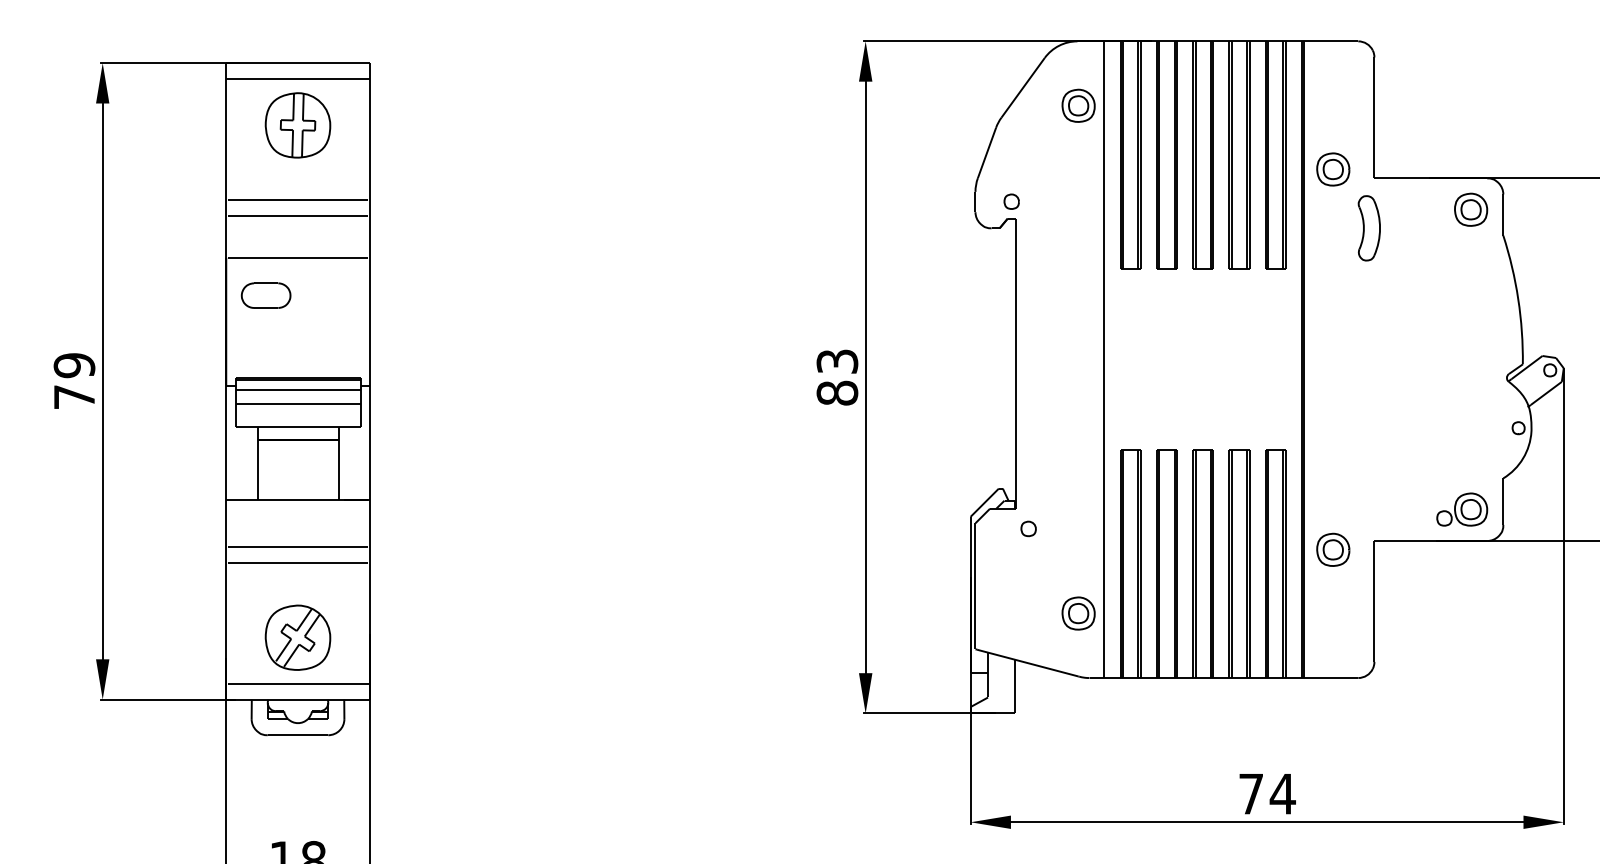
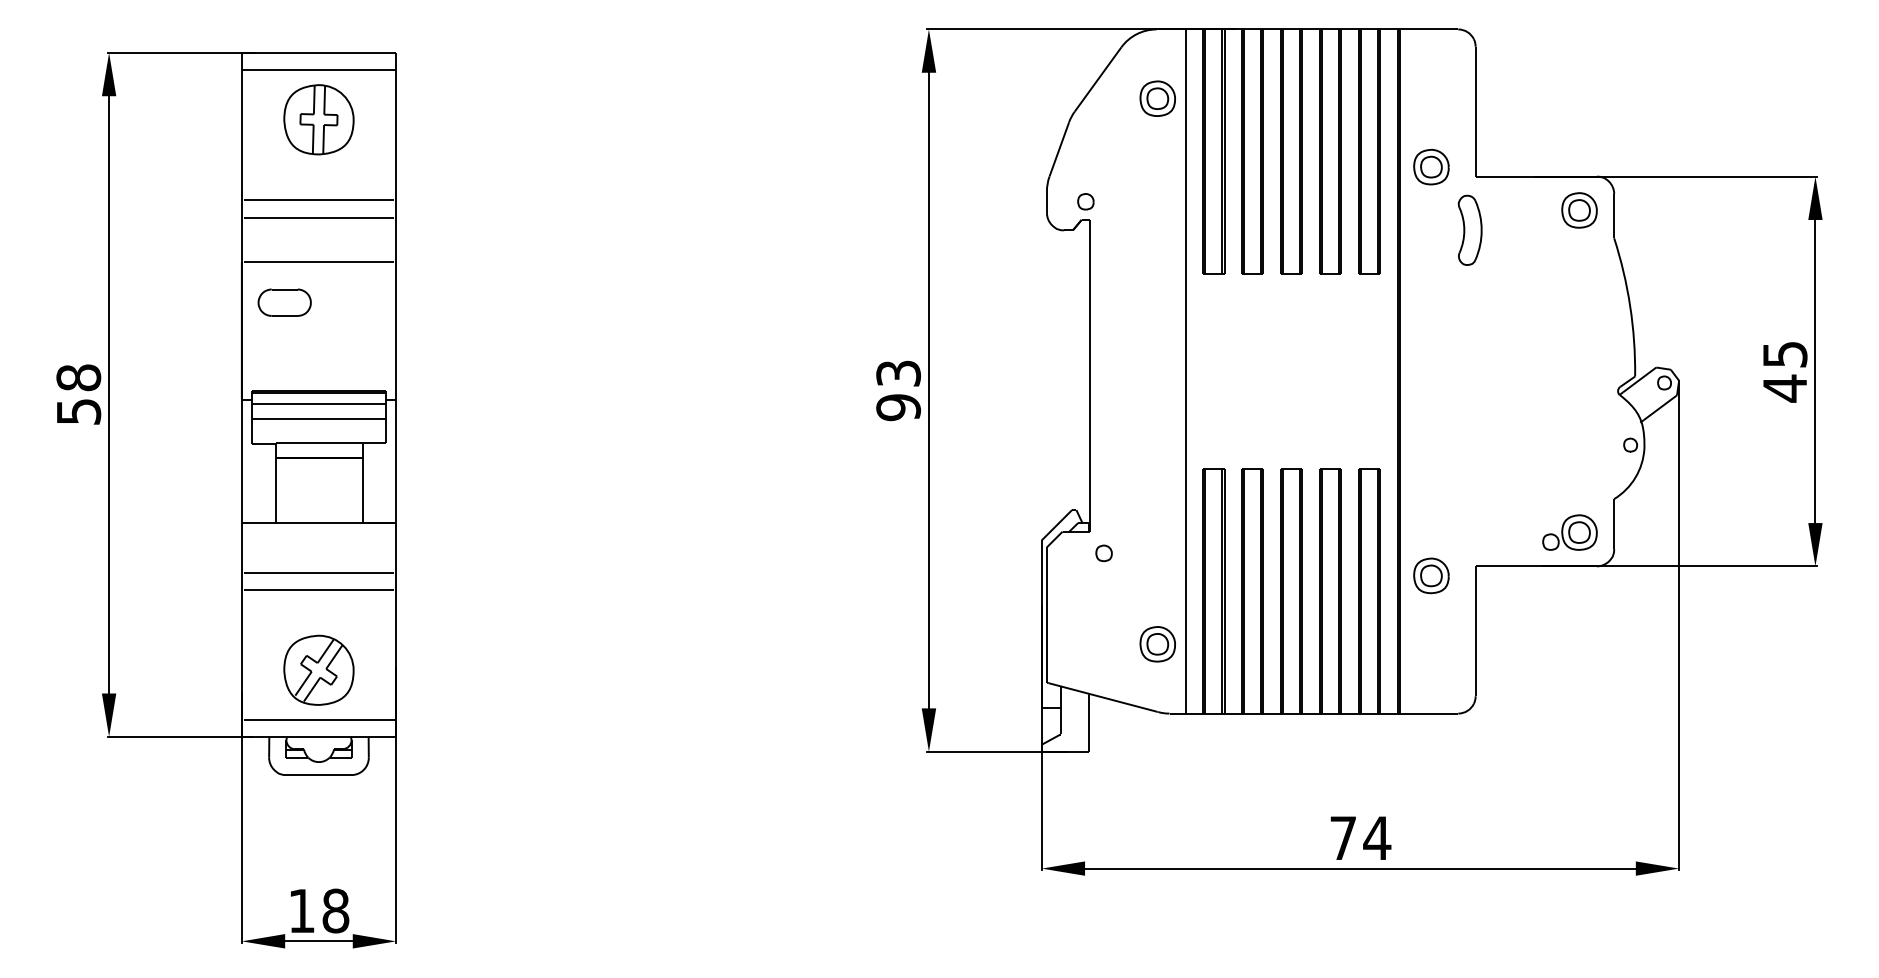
text: (74, 381) -> (78, 394), 79 -> 58
text: (837, 393) -> (898, 407), 83 -> 93

